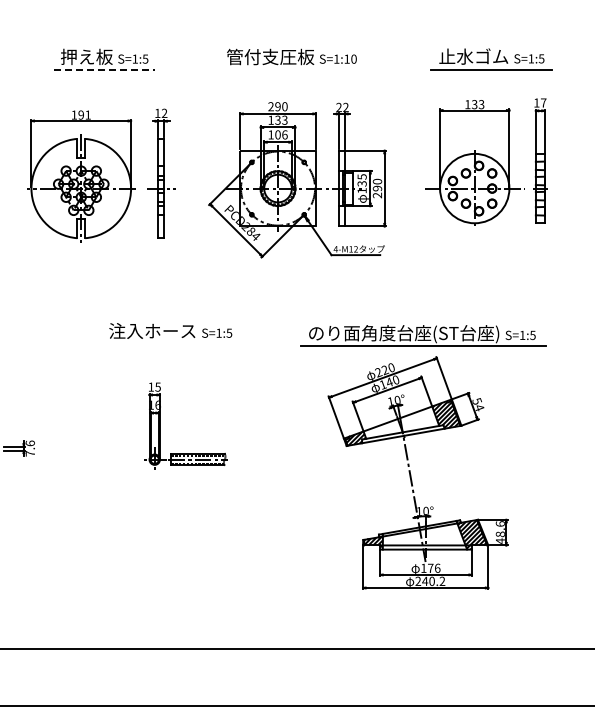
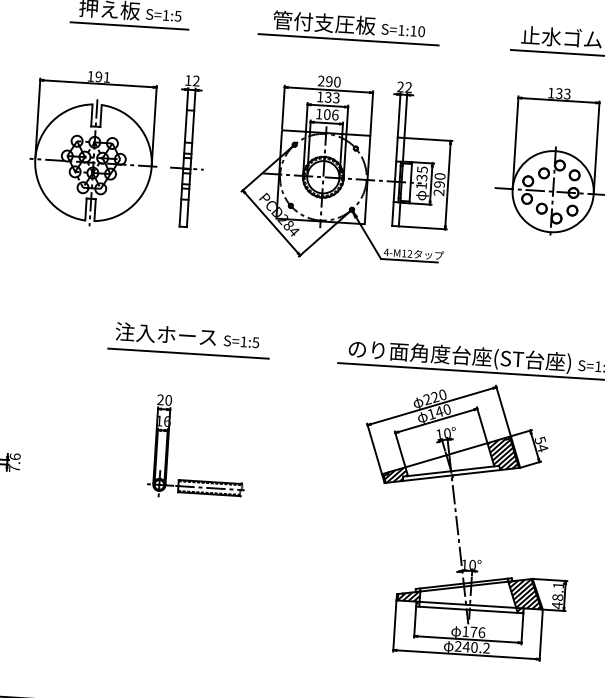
line: (105, 70) -> (130, 26), dashed -> solid
line: (292, 70) -> (348, 40), added
line: (172, 346) -> (188, 353), added
text: (154, 386) -> (164, 399), 15 -> 20
text: (499, 523) -> (557, 584), 48.6 -> 48.1

